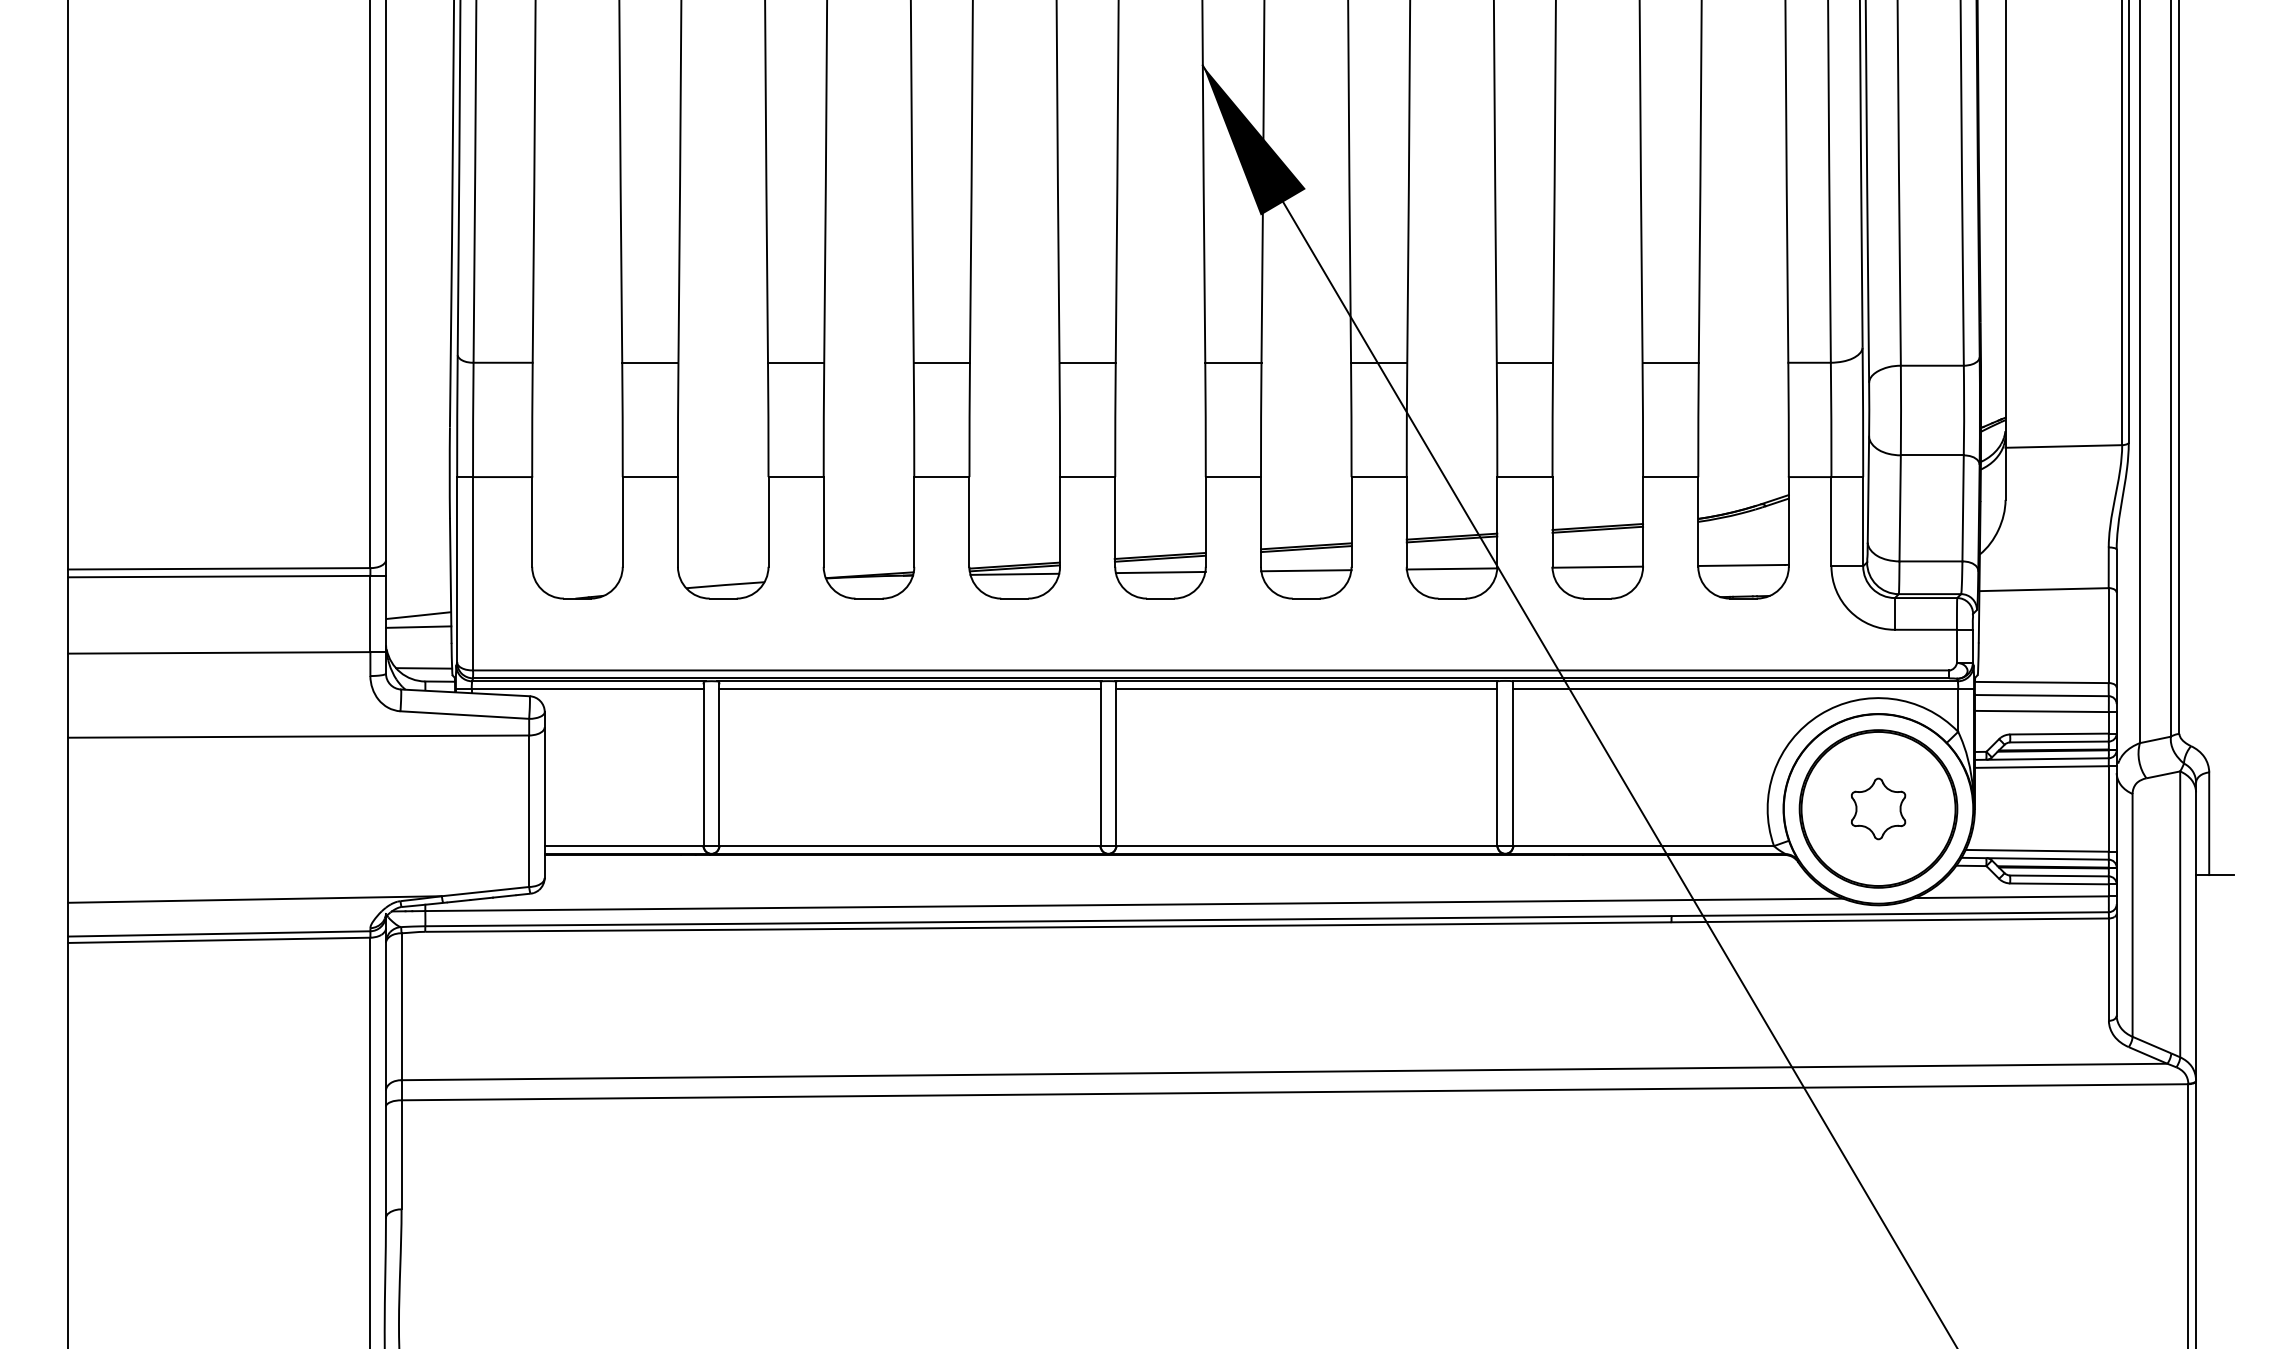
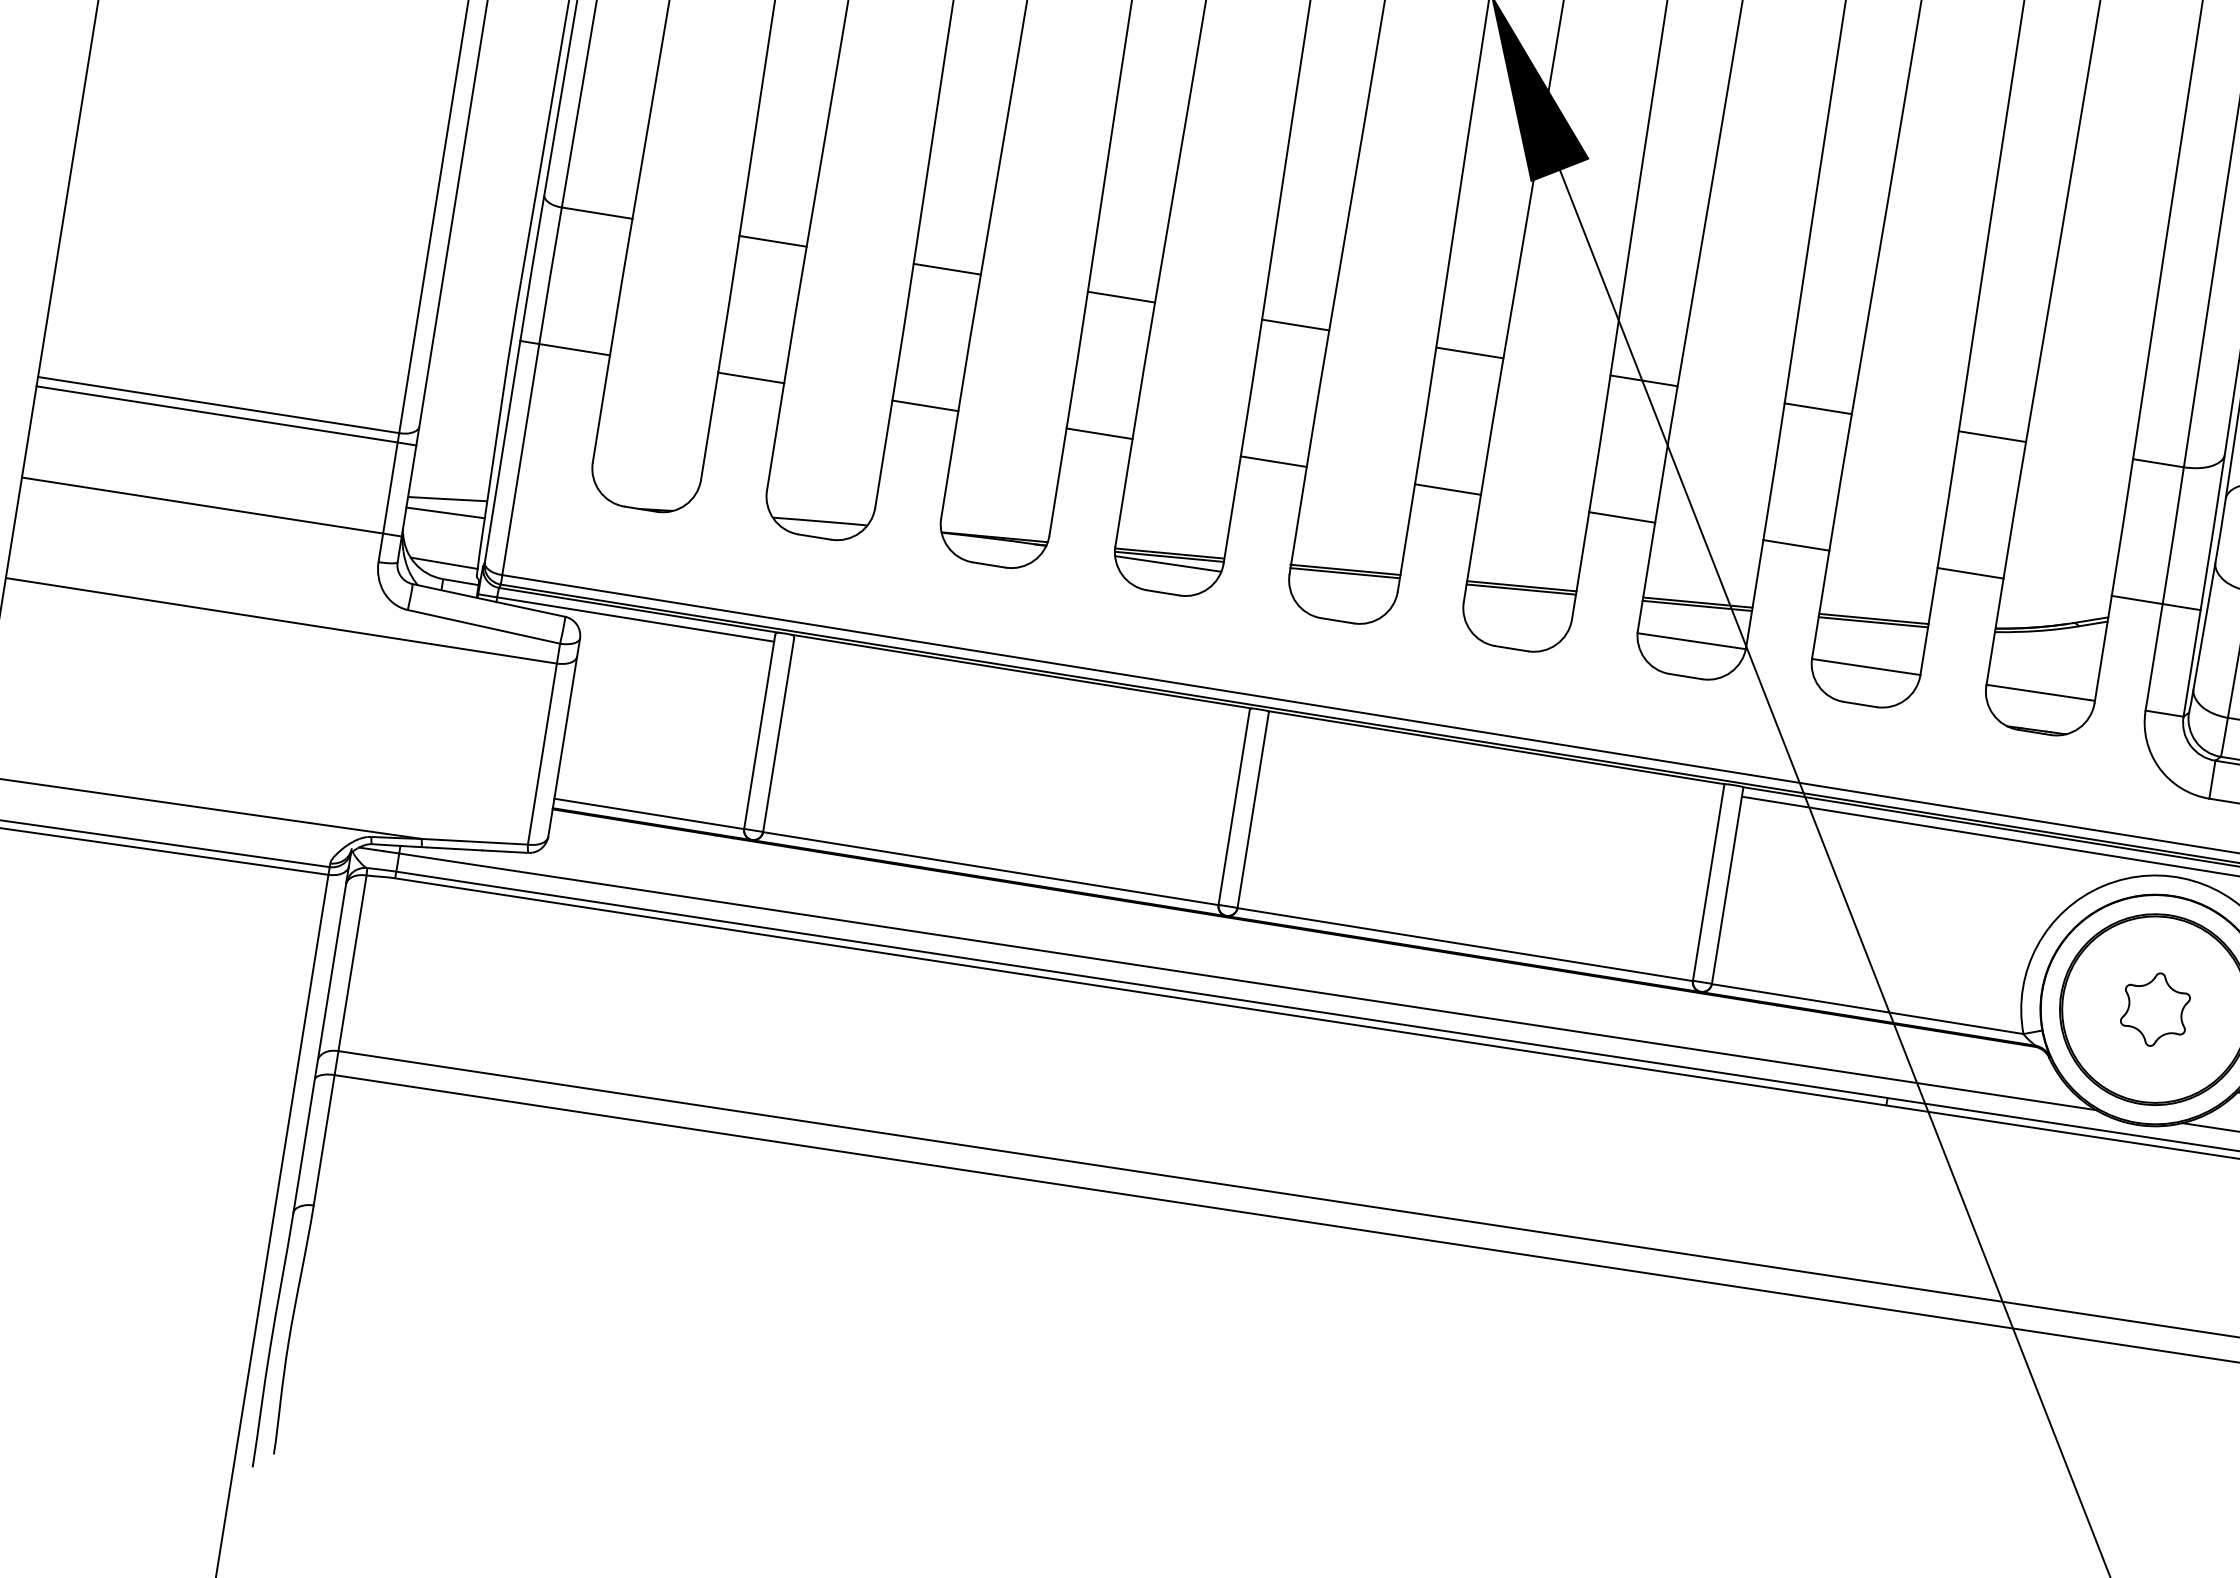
line: (1306, 570) -> (1517, 615), removed
line: (1160, 572) -> (1342, 589), removed
line: (909, 689) -> (1020, 681), removed
line: (1306, 689) -> (1494, 757), removed

